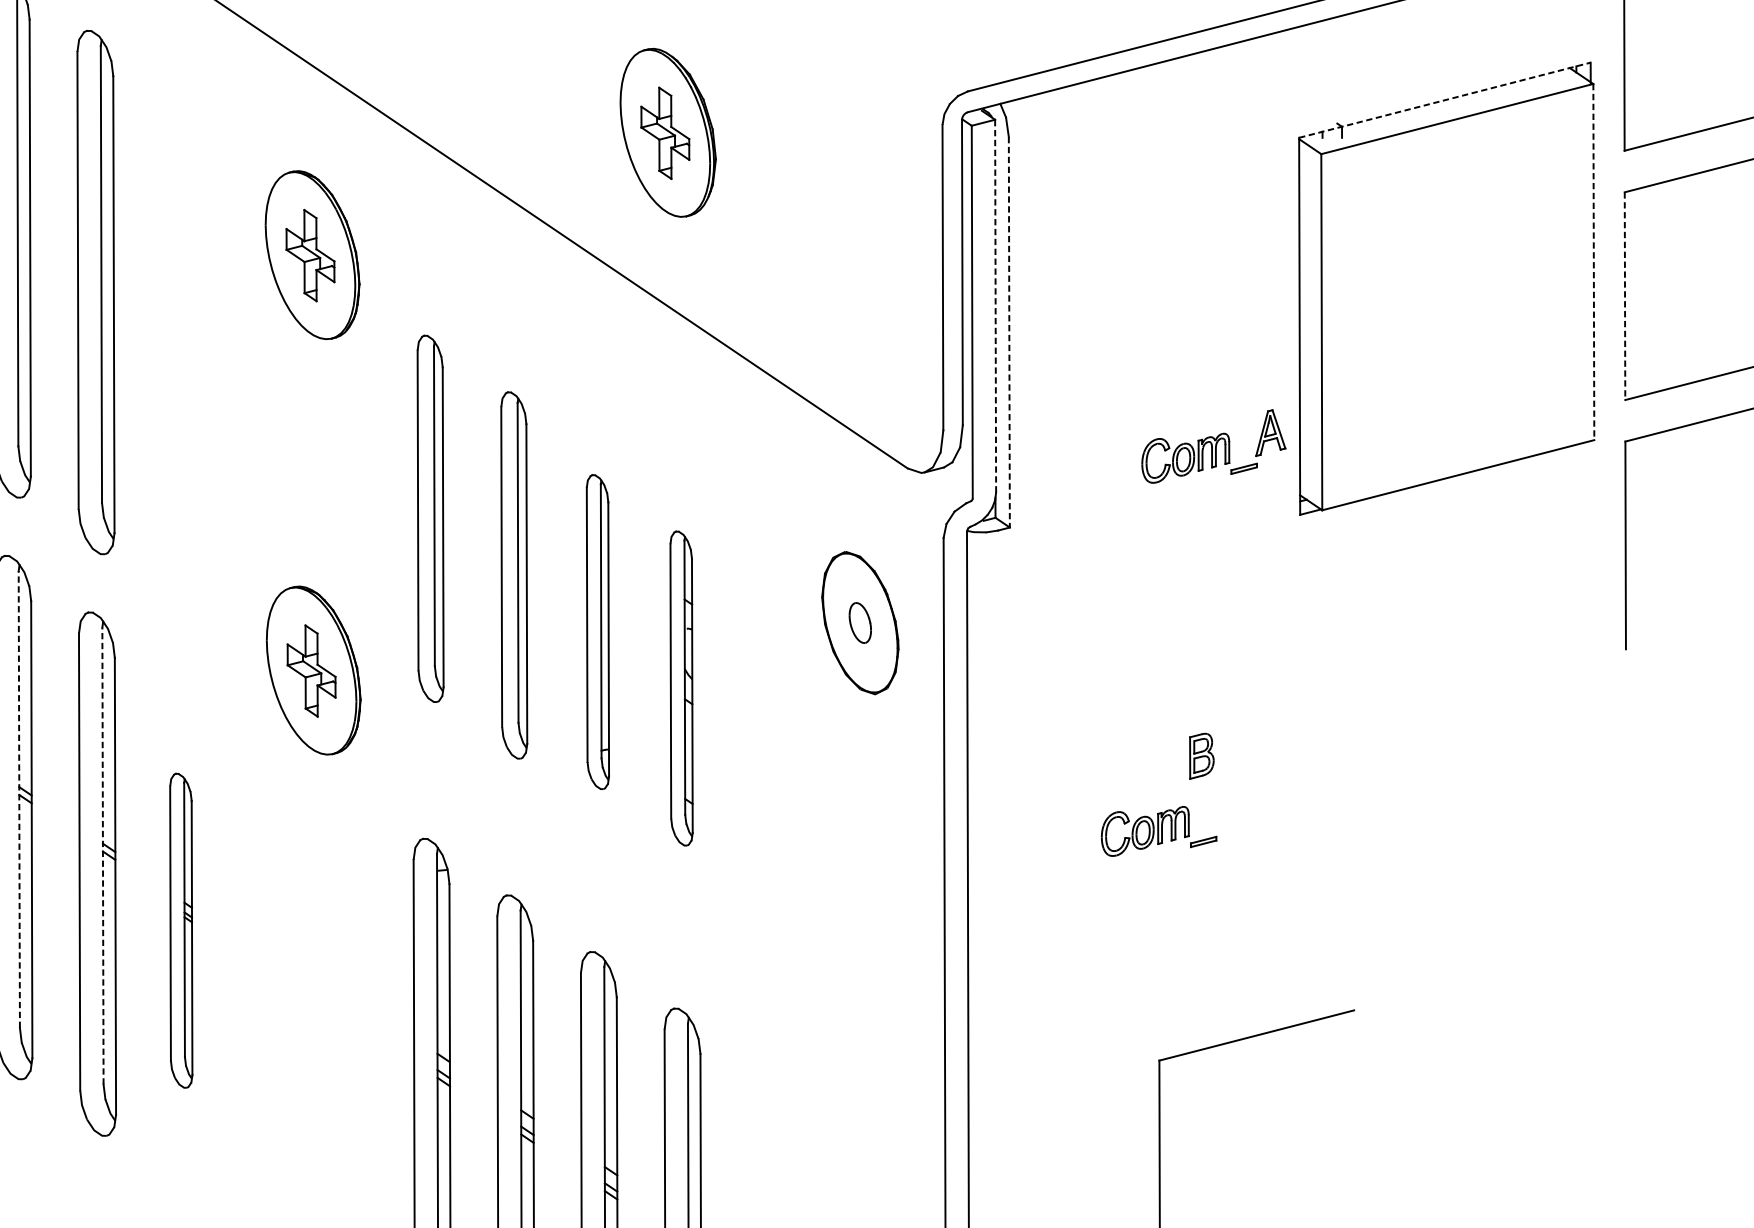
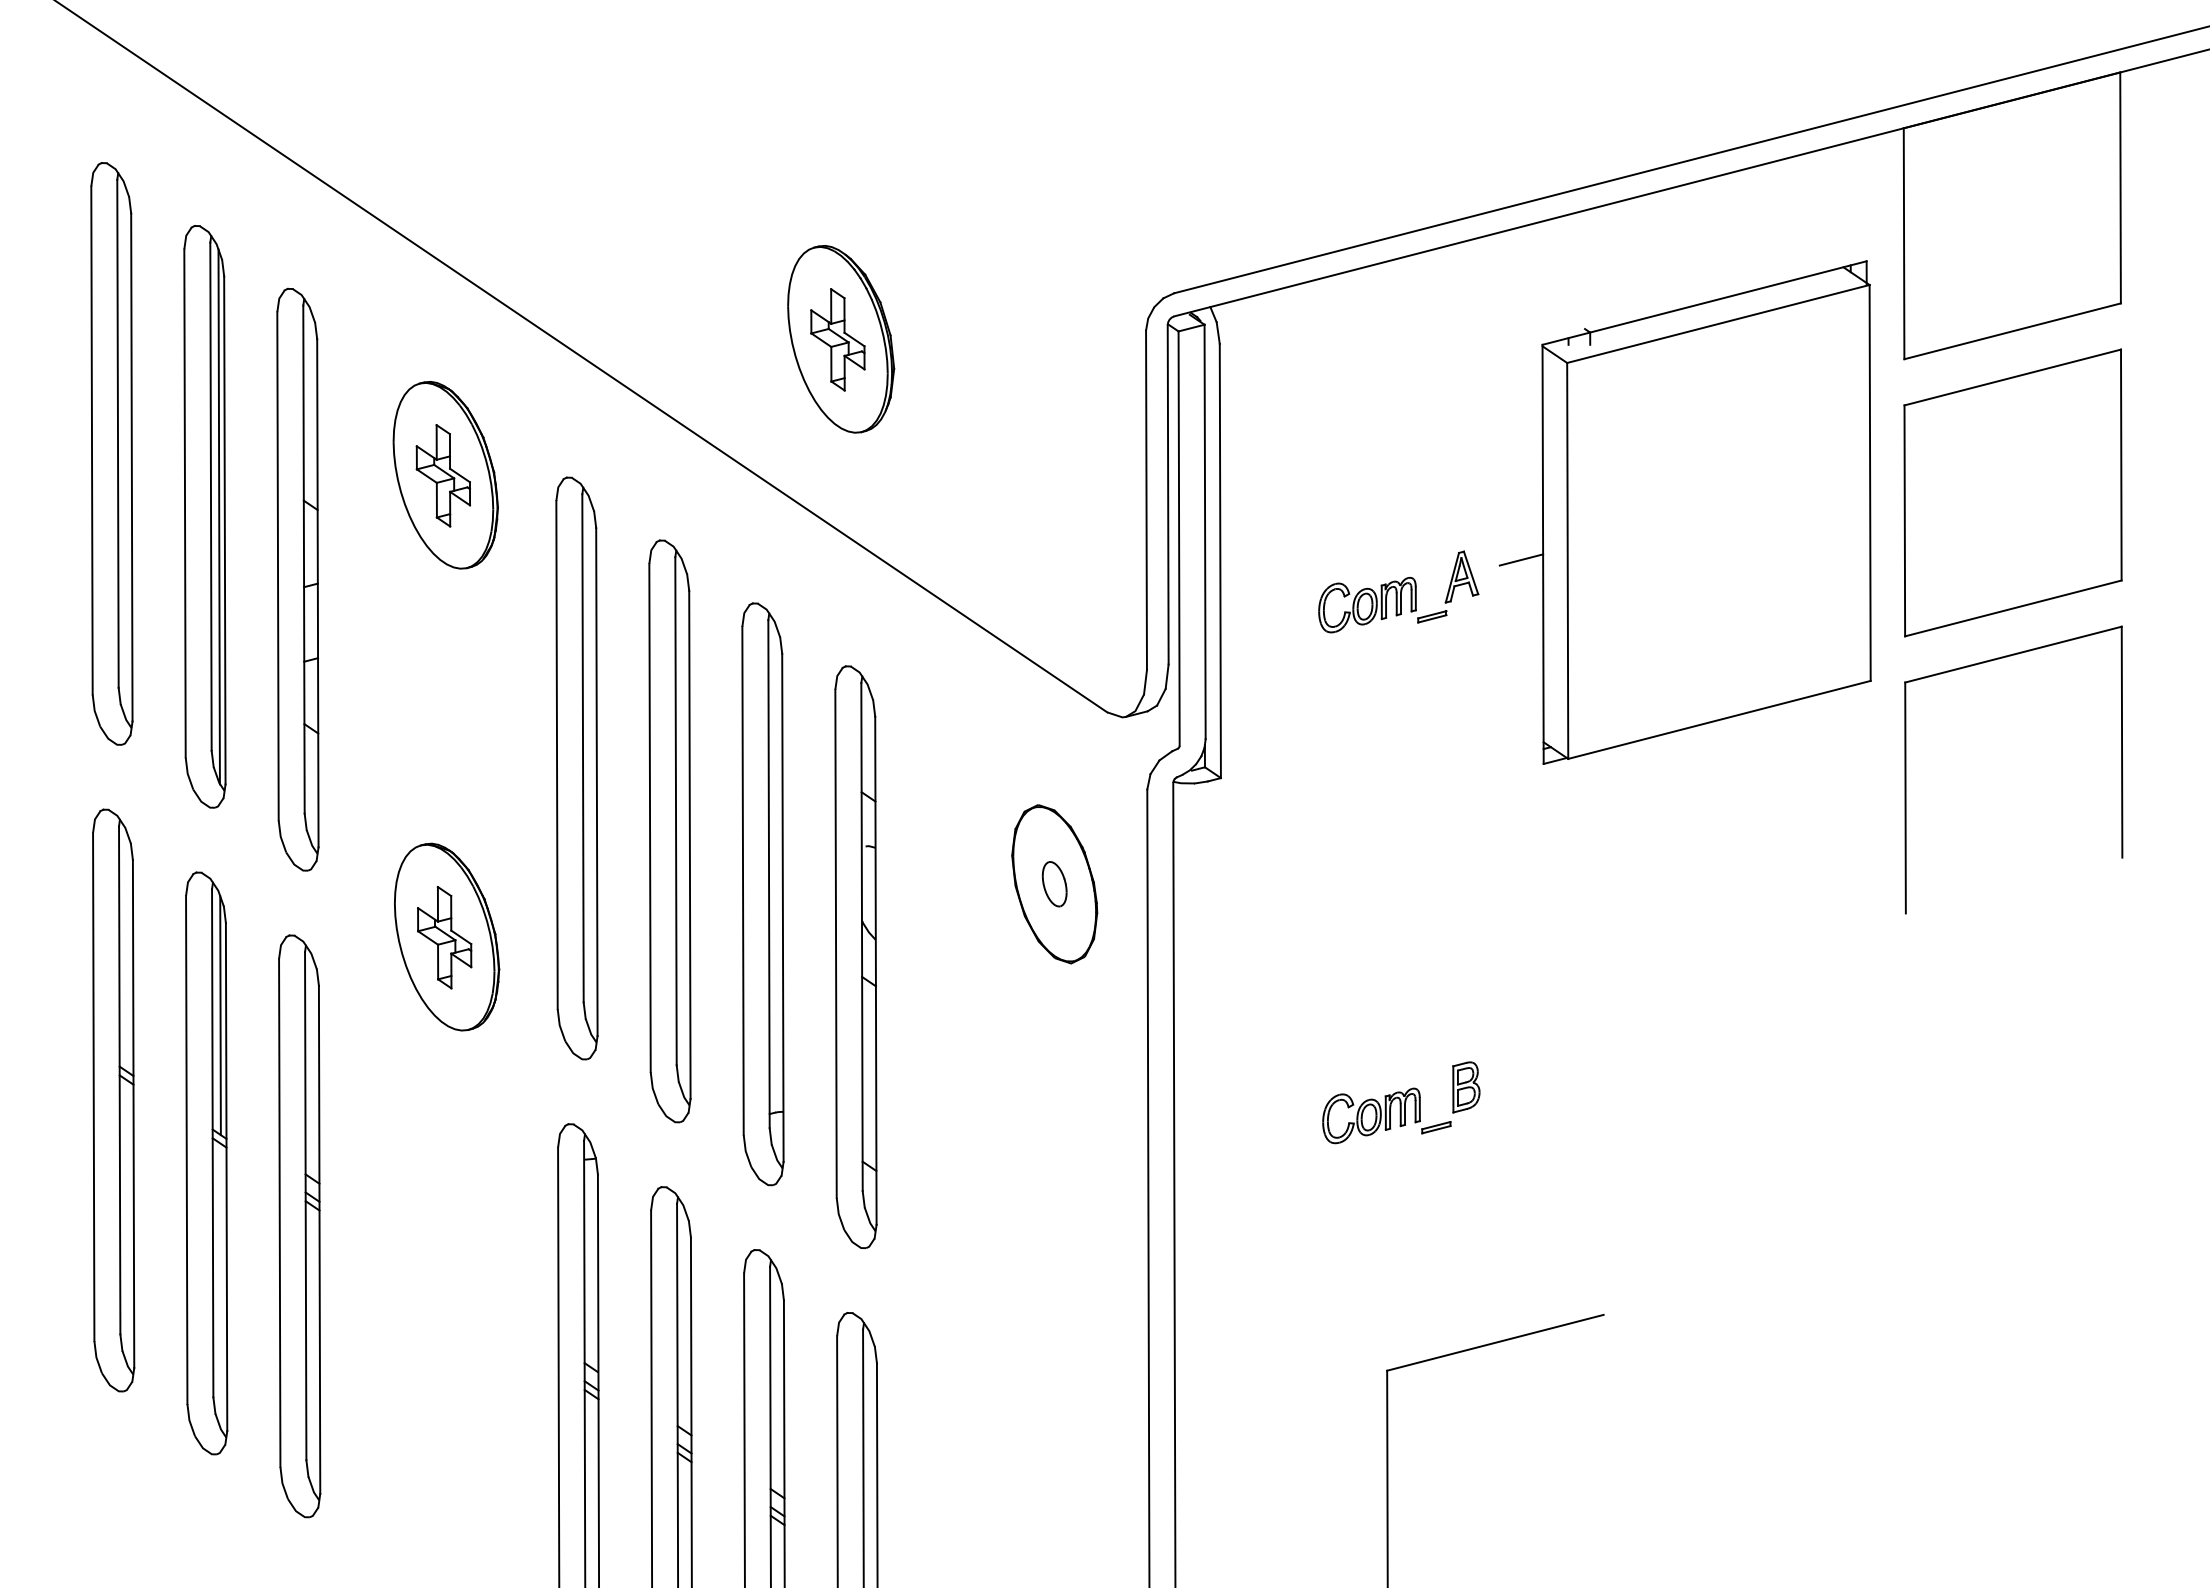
line: (1445, 99) -> (1705, 302), dashed -> solid
line: (1594, 261) -> (1870, 482), dashed -> solid
line: (108, 292) -> (218, 516), added
line: (1624, 296) -> (1904, 521), dashed -> solid
line: (995, 305) -> (1205, 531), dashed -> solid
line: (1280, 330) -> (1521, 559), added
line: (1009, 332) -> (1220, 561), dashed -> solid
part: (179, 348) -> (297, 579), added
part: (1213, 446) -> (1398, 591), moved
part: (430, 518) -> (576, 768), size x1.43
part: (513, 575) -> (669, 831), size x1.43
part: (597, 632) -> (762, 894), size x1.67
part: (681, 688) -> (855, 956), size x1.67
line: (109, 741) -> (220, 1015), added
part: (1201, 756) -> (1466, 1087), moved
line: (19, 798) -> (119, 1079), dashed -> solid
line: (102, 855) -> (212, 1142), dashed -> solid
part: (181, 930) -> (299, 1226), size x1.67

